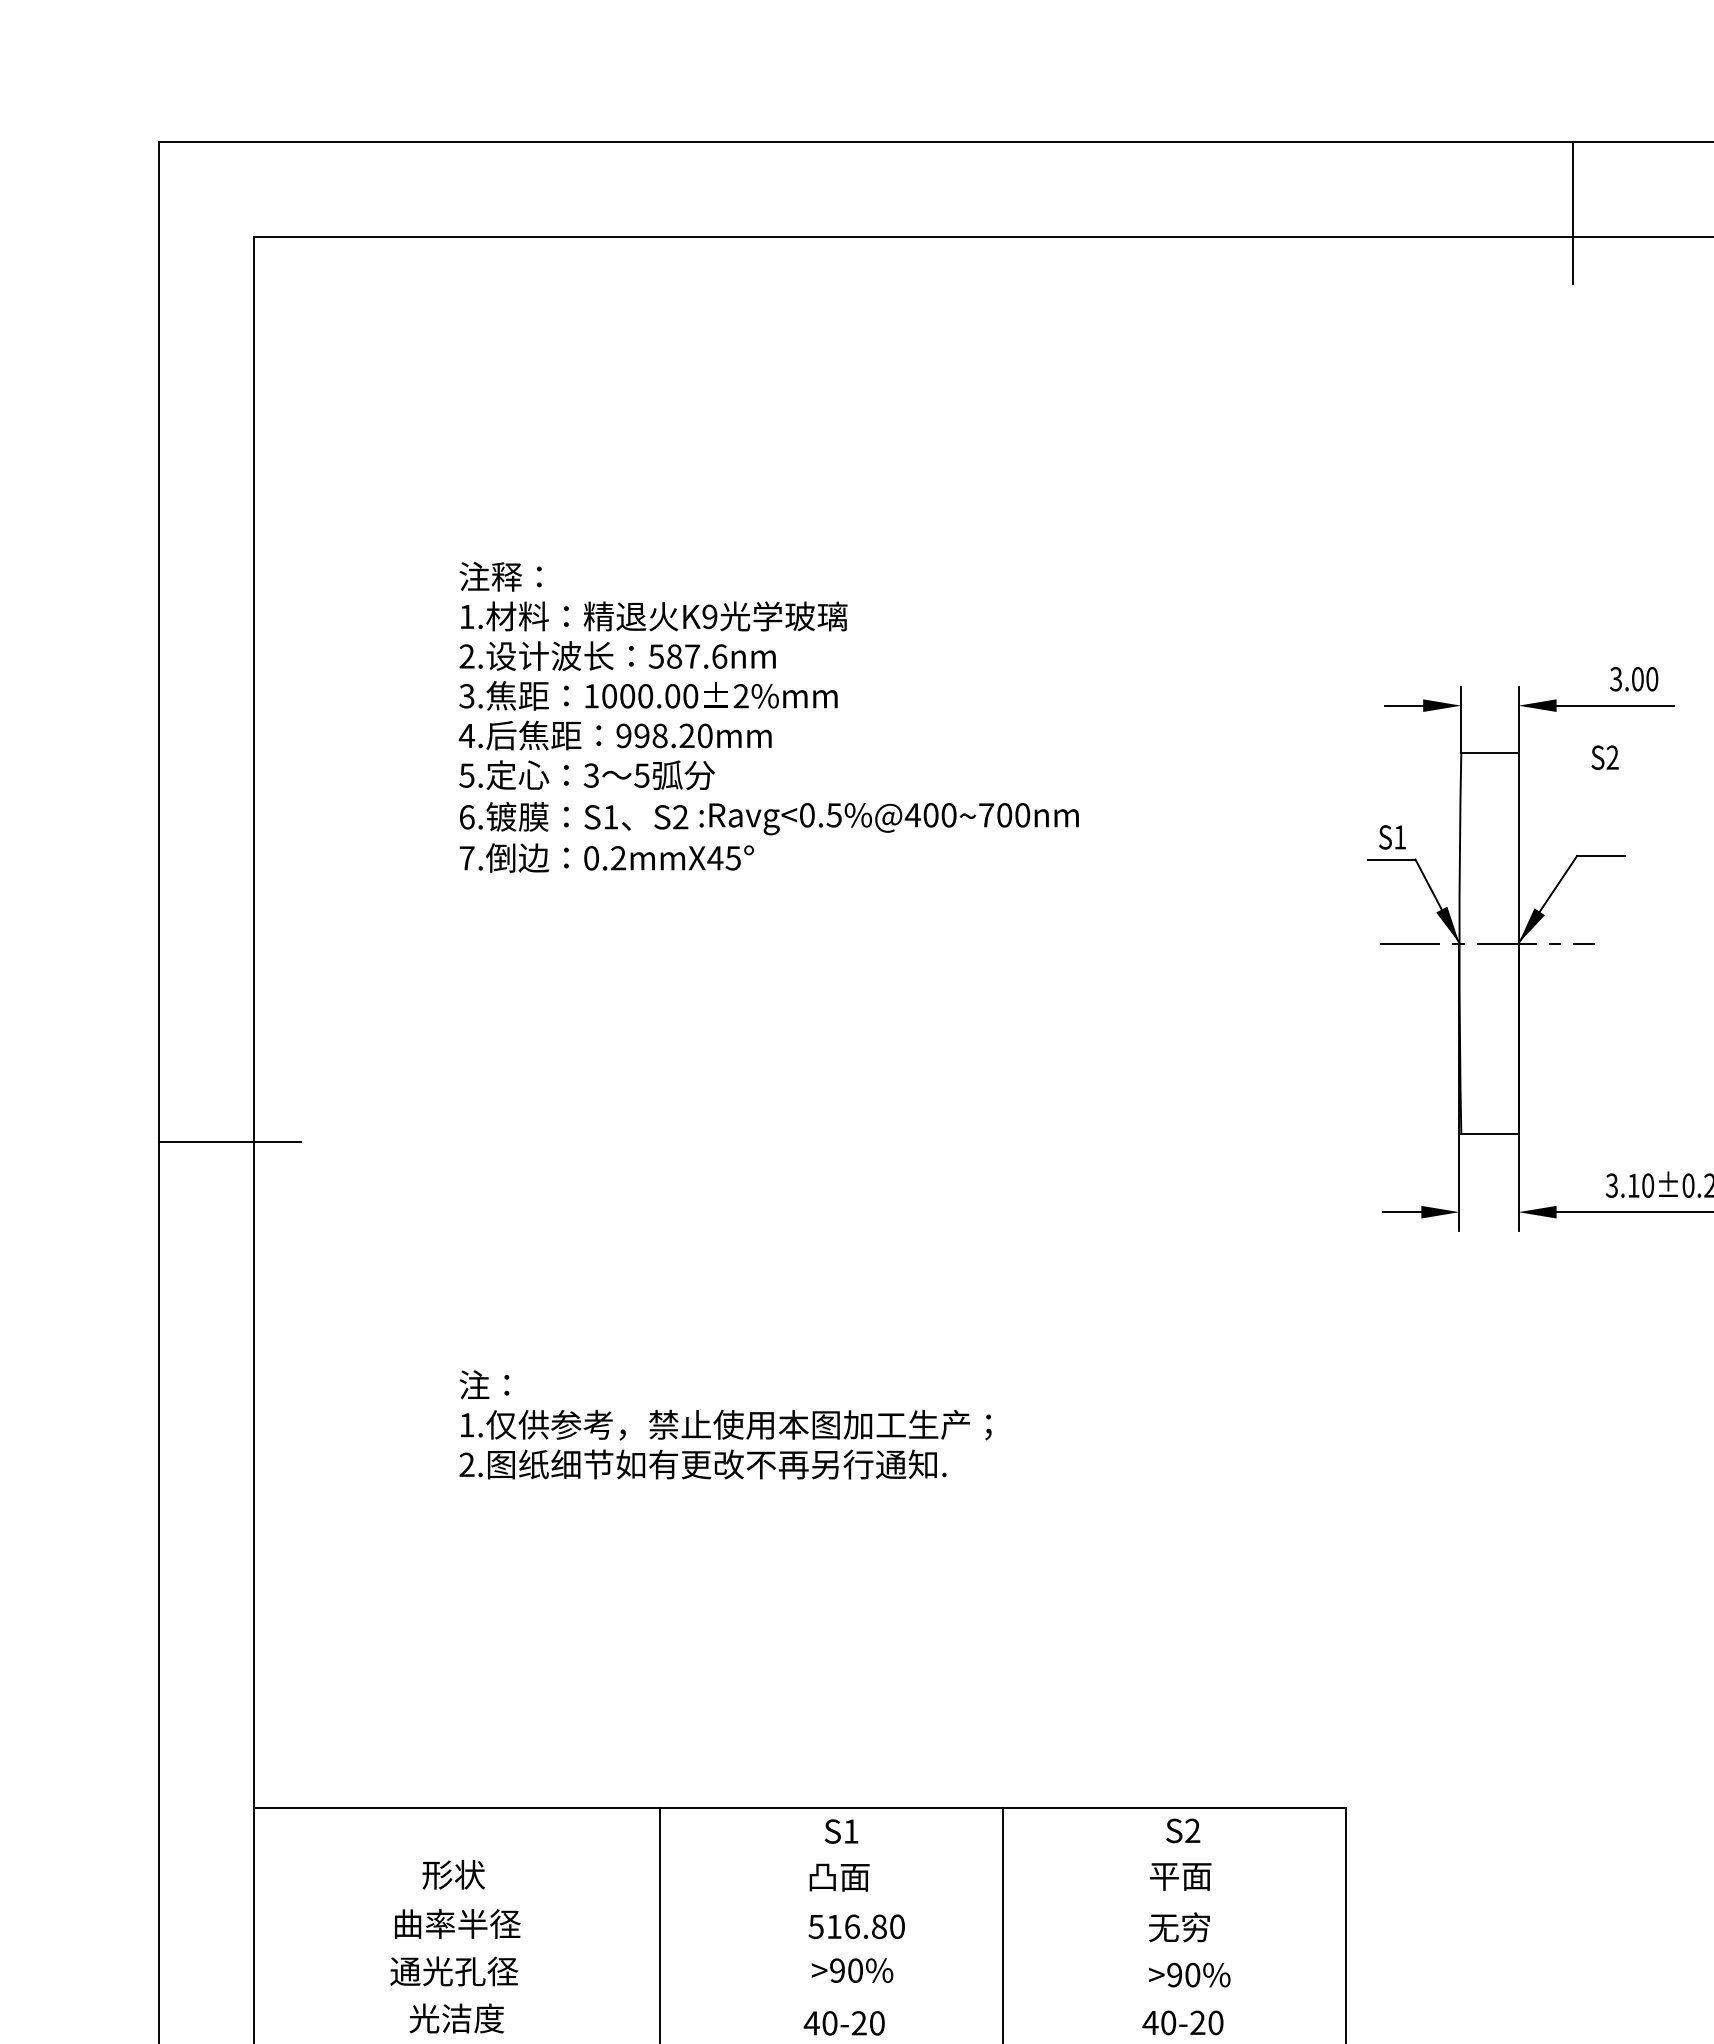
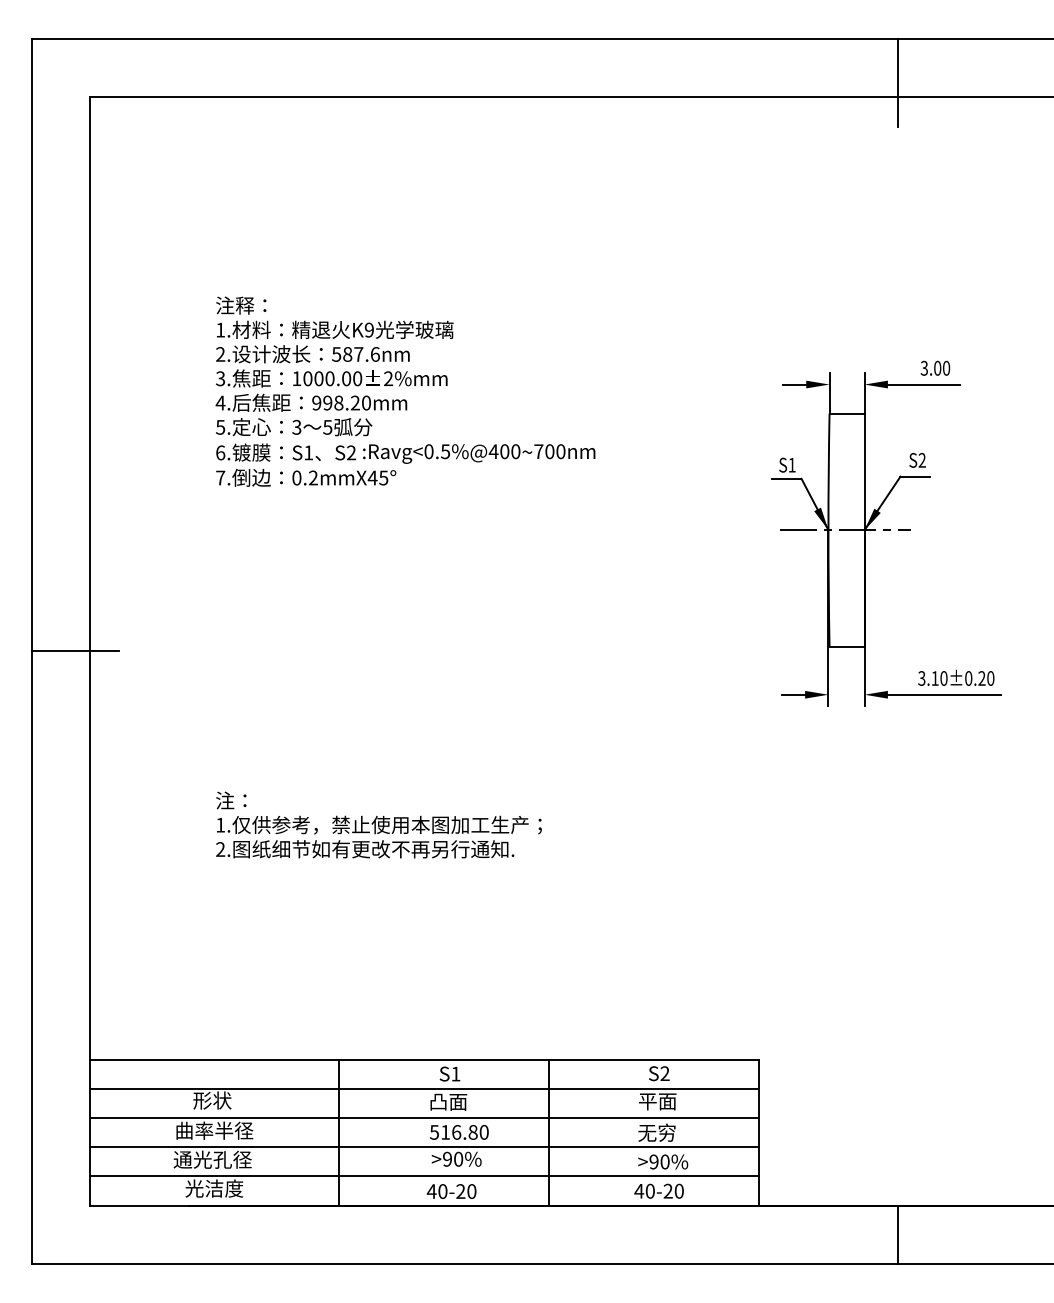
text: (1604, 757) -> (917, 460), moved
line: (799, 1855) -> (424, 1088), added
line: (799, 1904) -> (424, 1118), added
line: (799, 1951) -> (424, 1147), added
line: (799, 1998) -> (424, 1176), added

